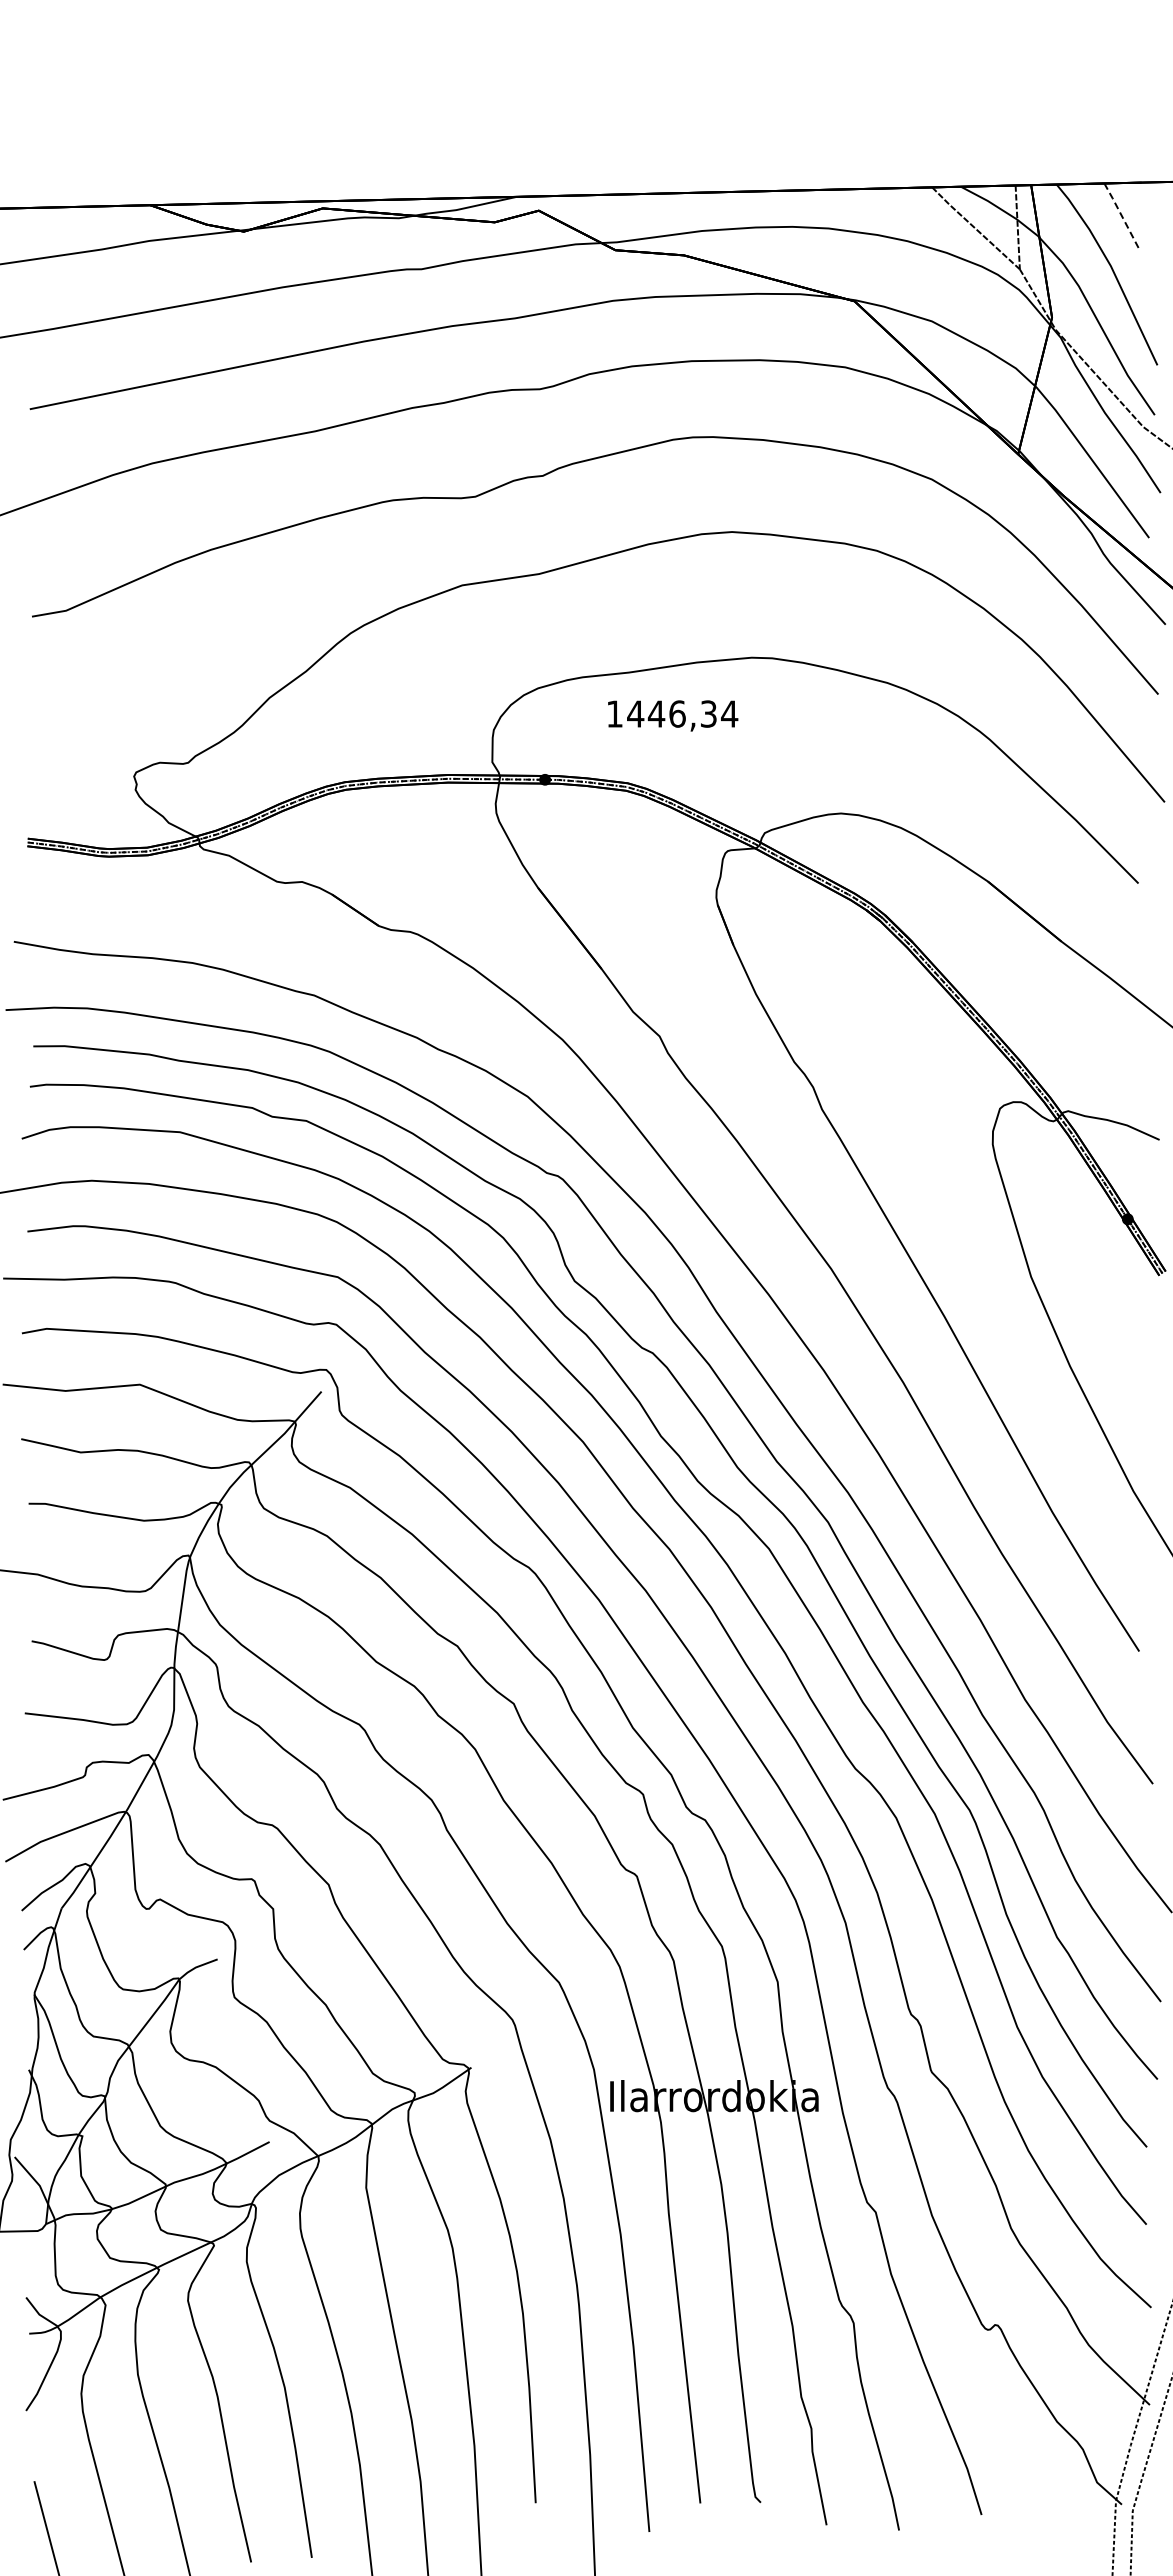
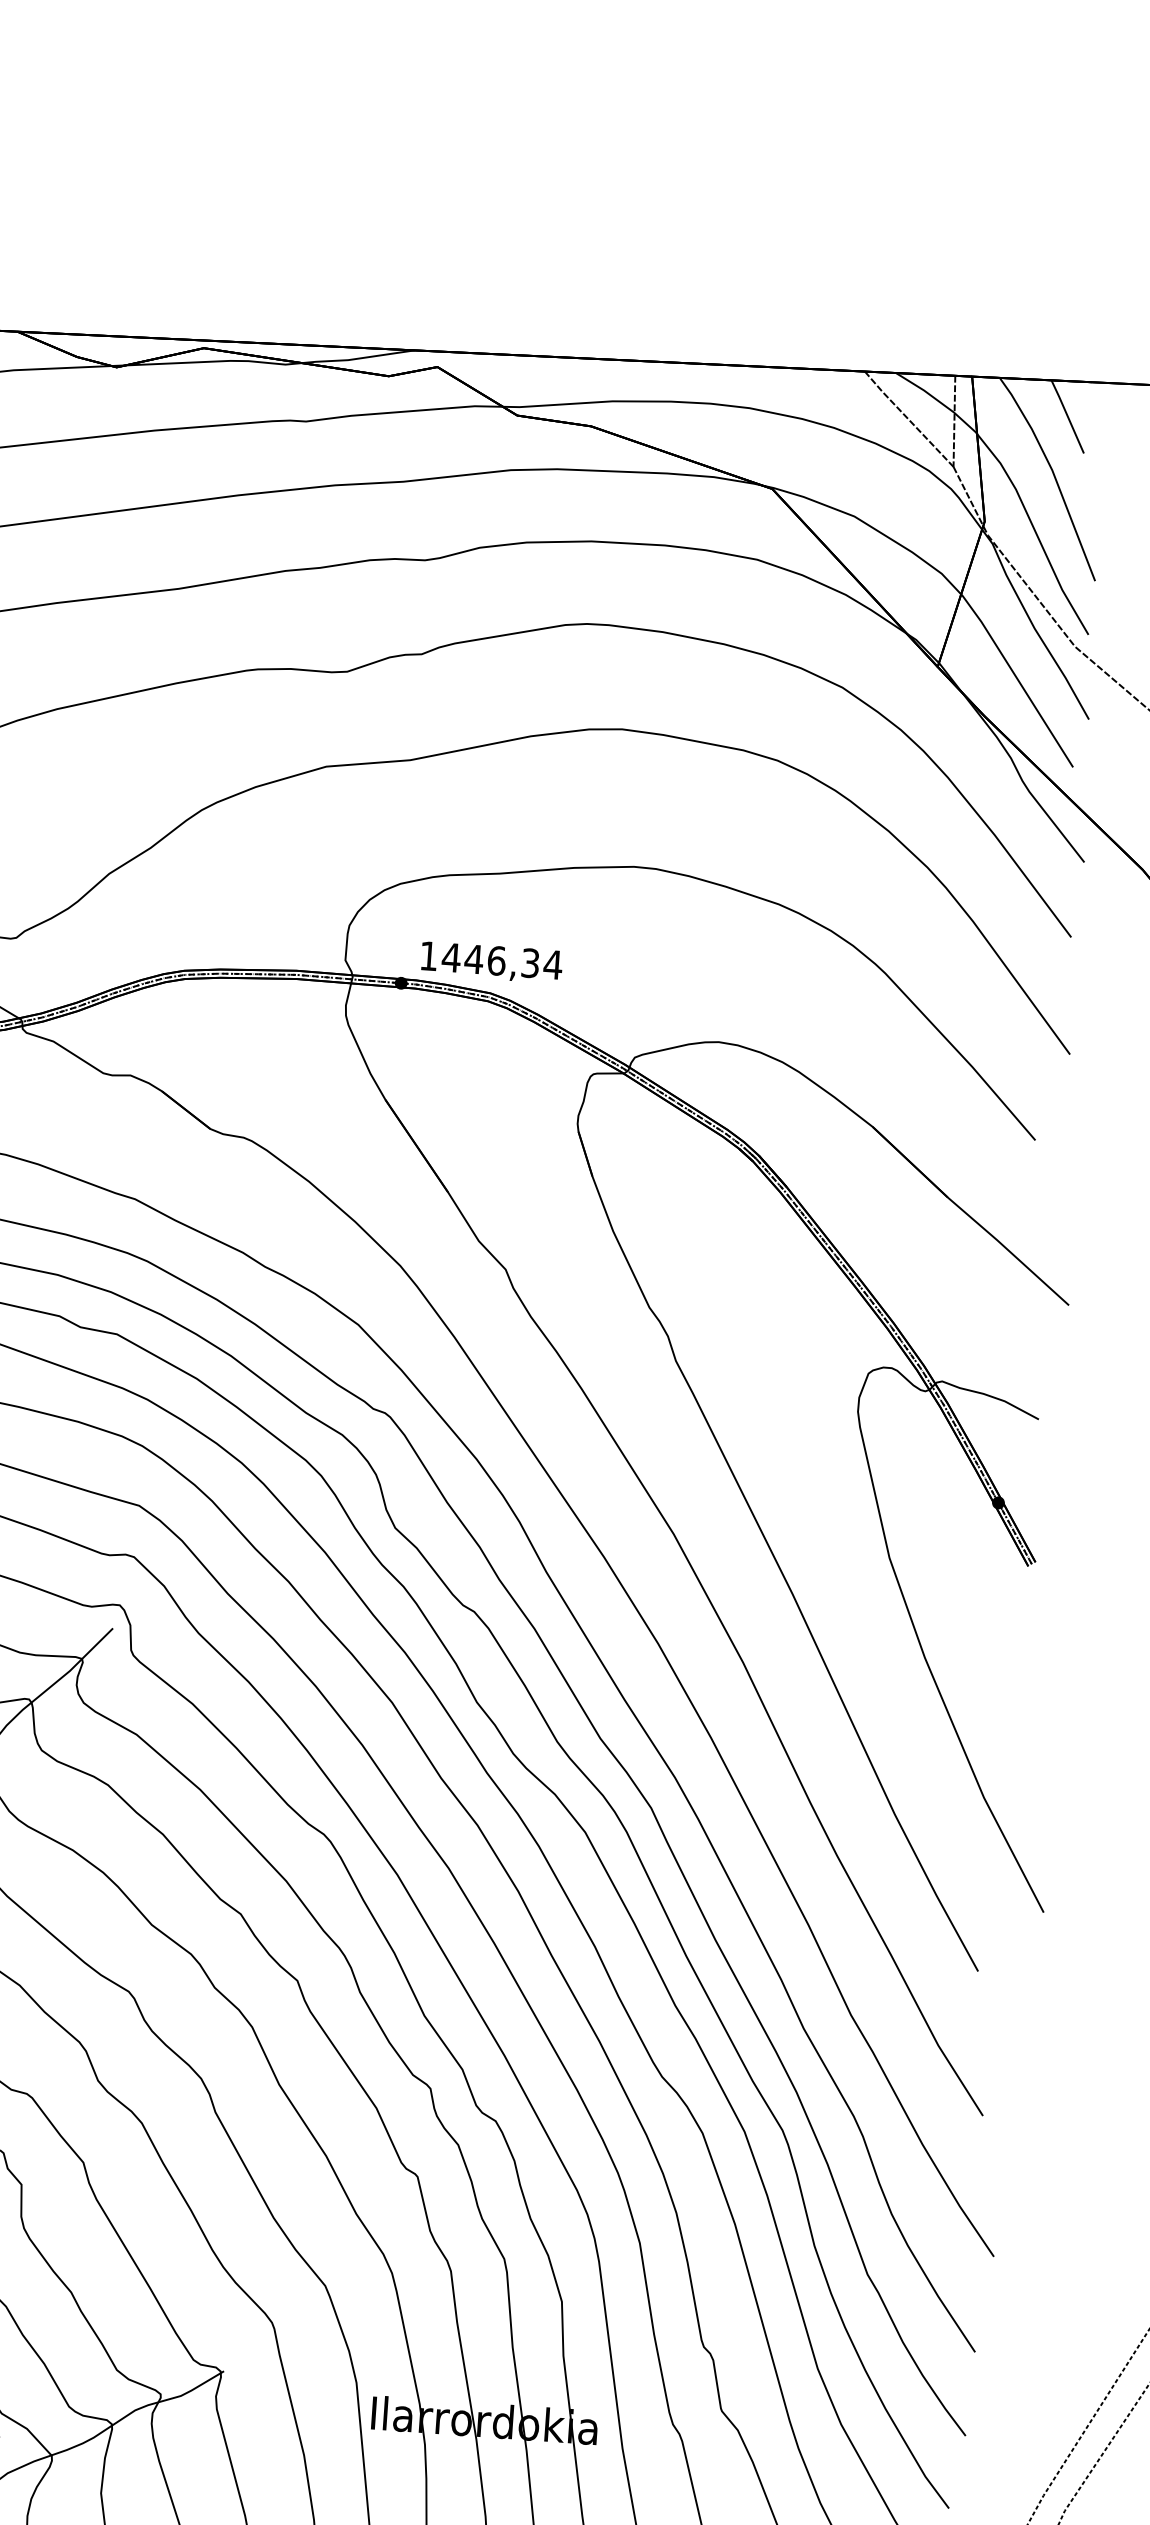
line: (1121, 215) -> (1067, 416), dashed -> solid
text: (673, 715) -> (492, 962), moved

